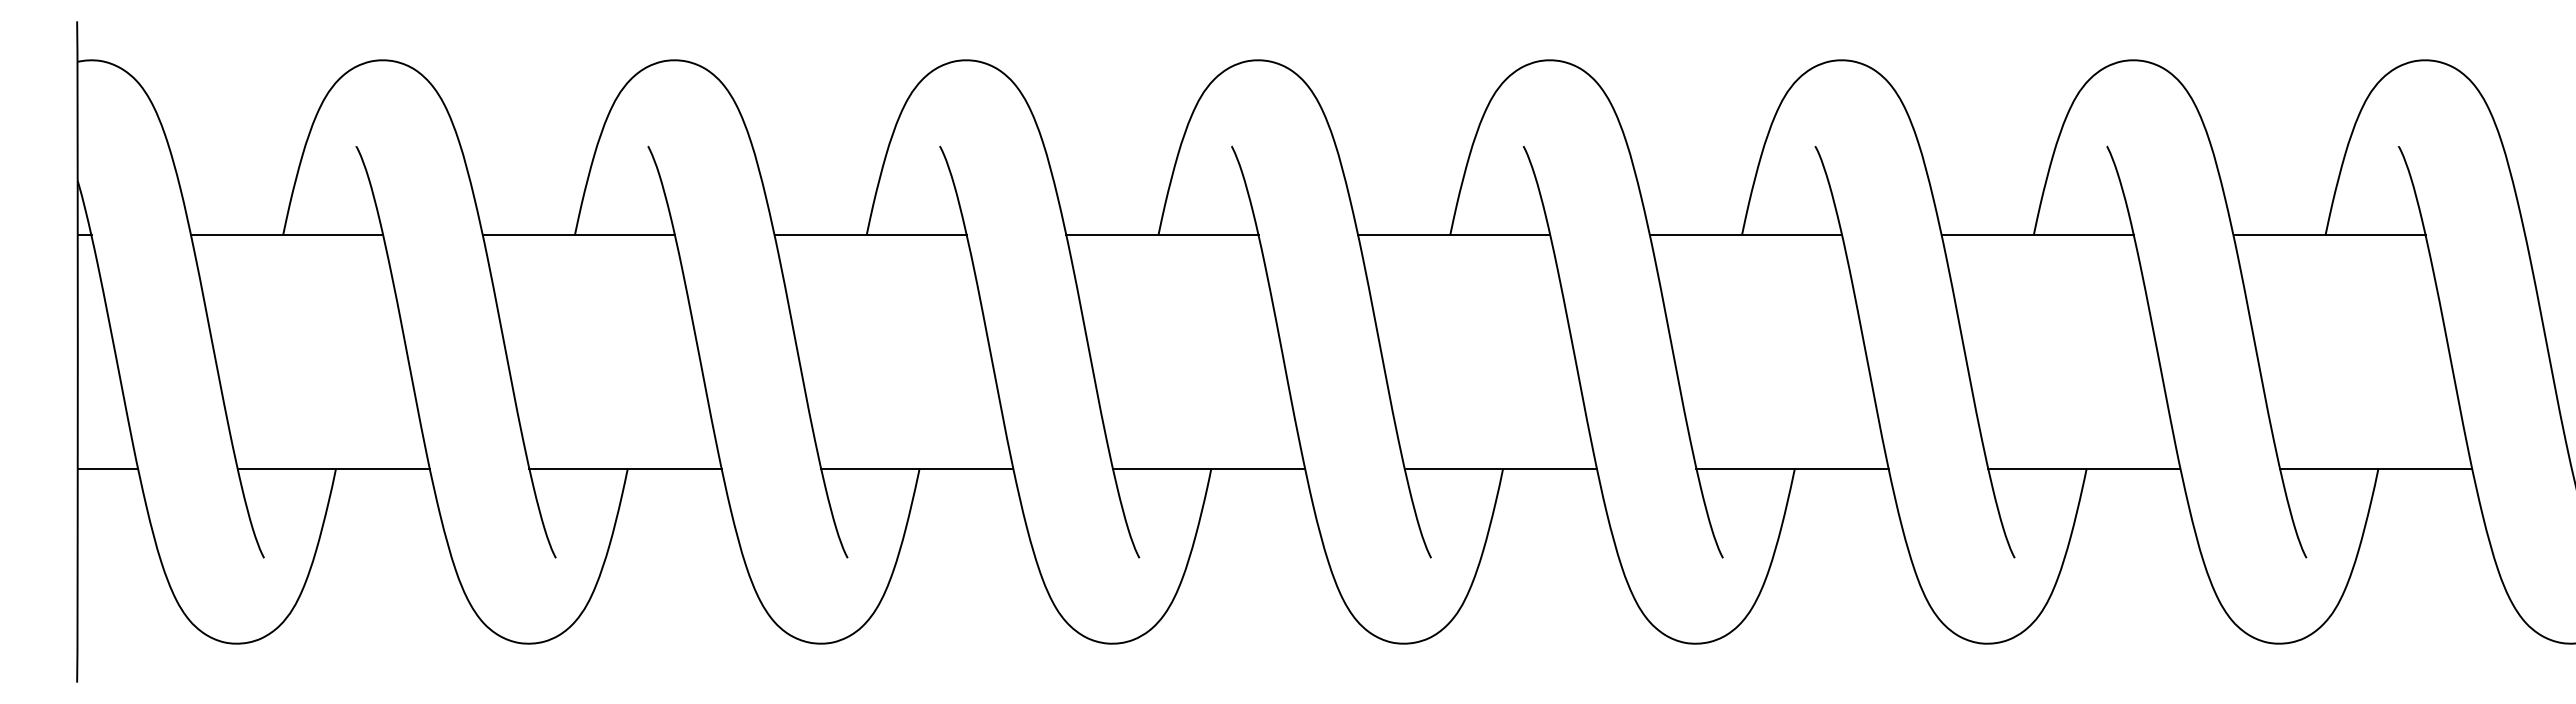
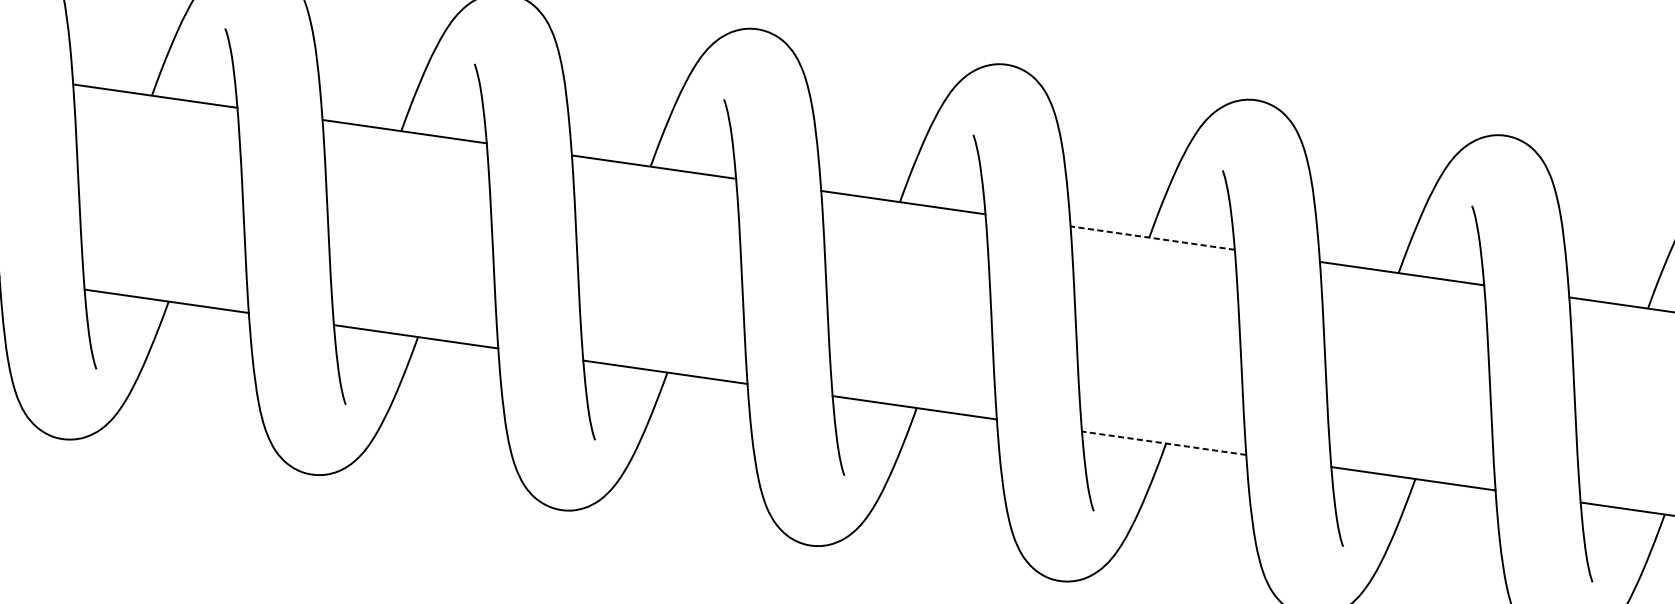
line: (1453, 235) -> (1152, 238), solid -> dashed
line: (1500, 468) -> (1163, 443), solid -> dashed

